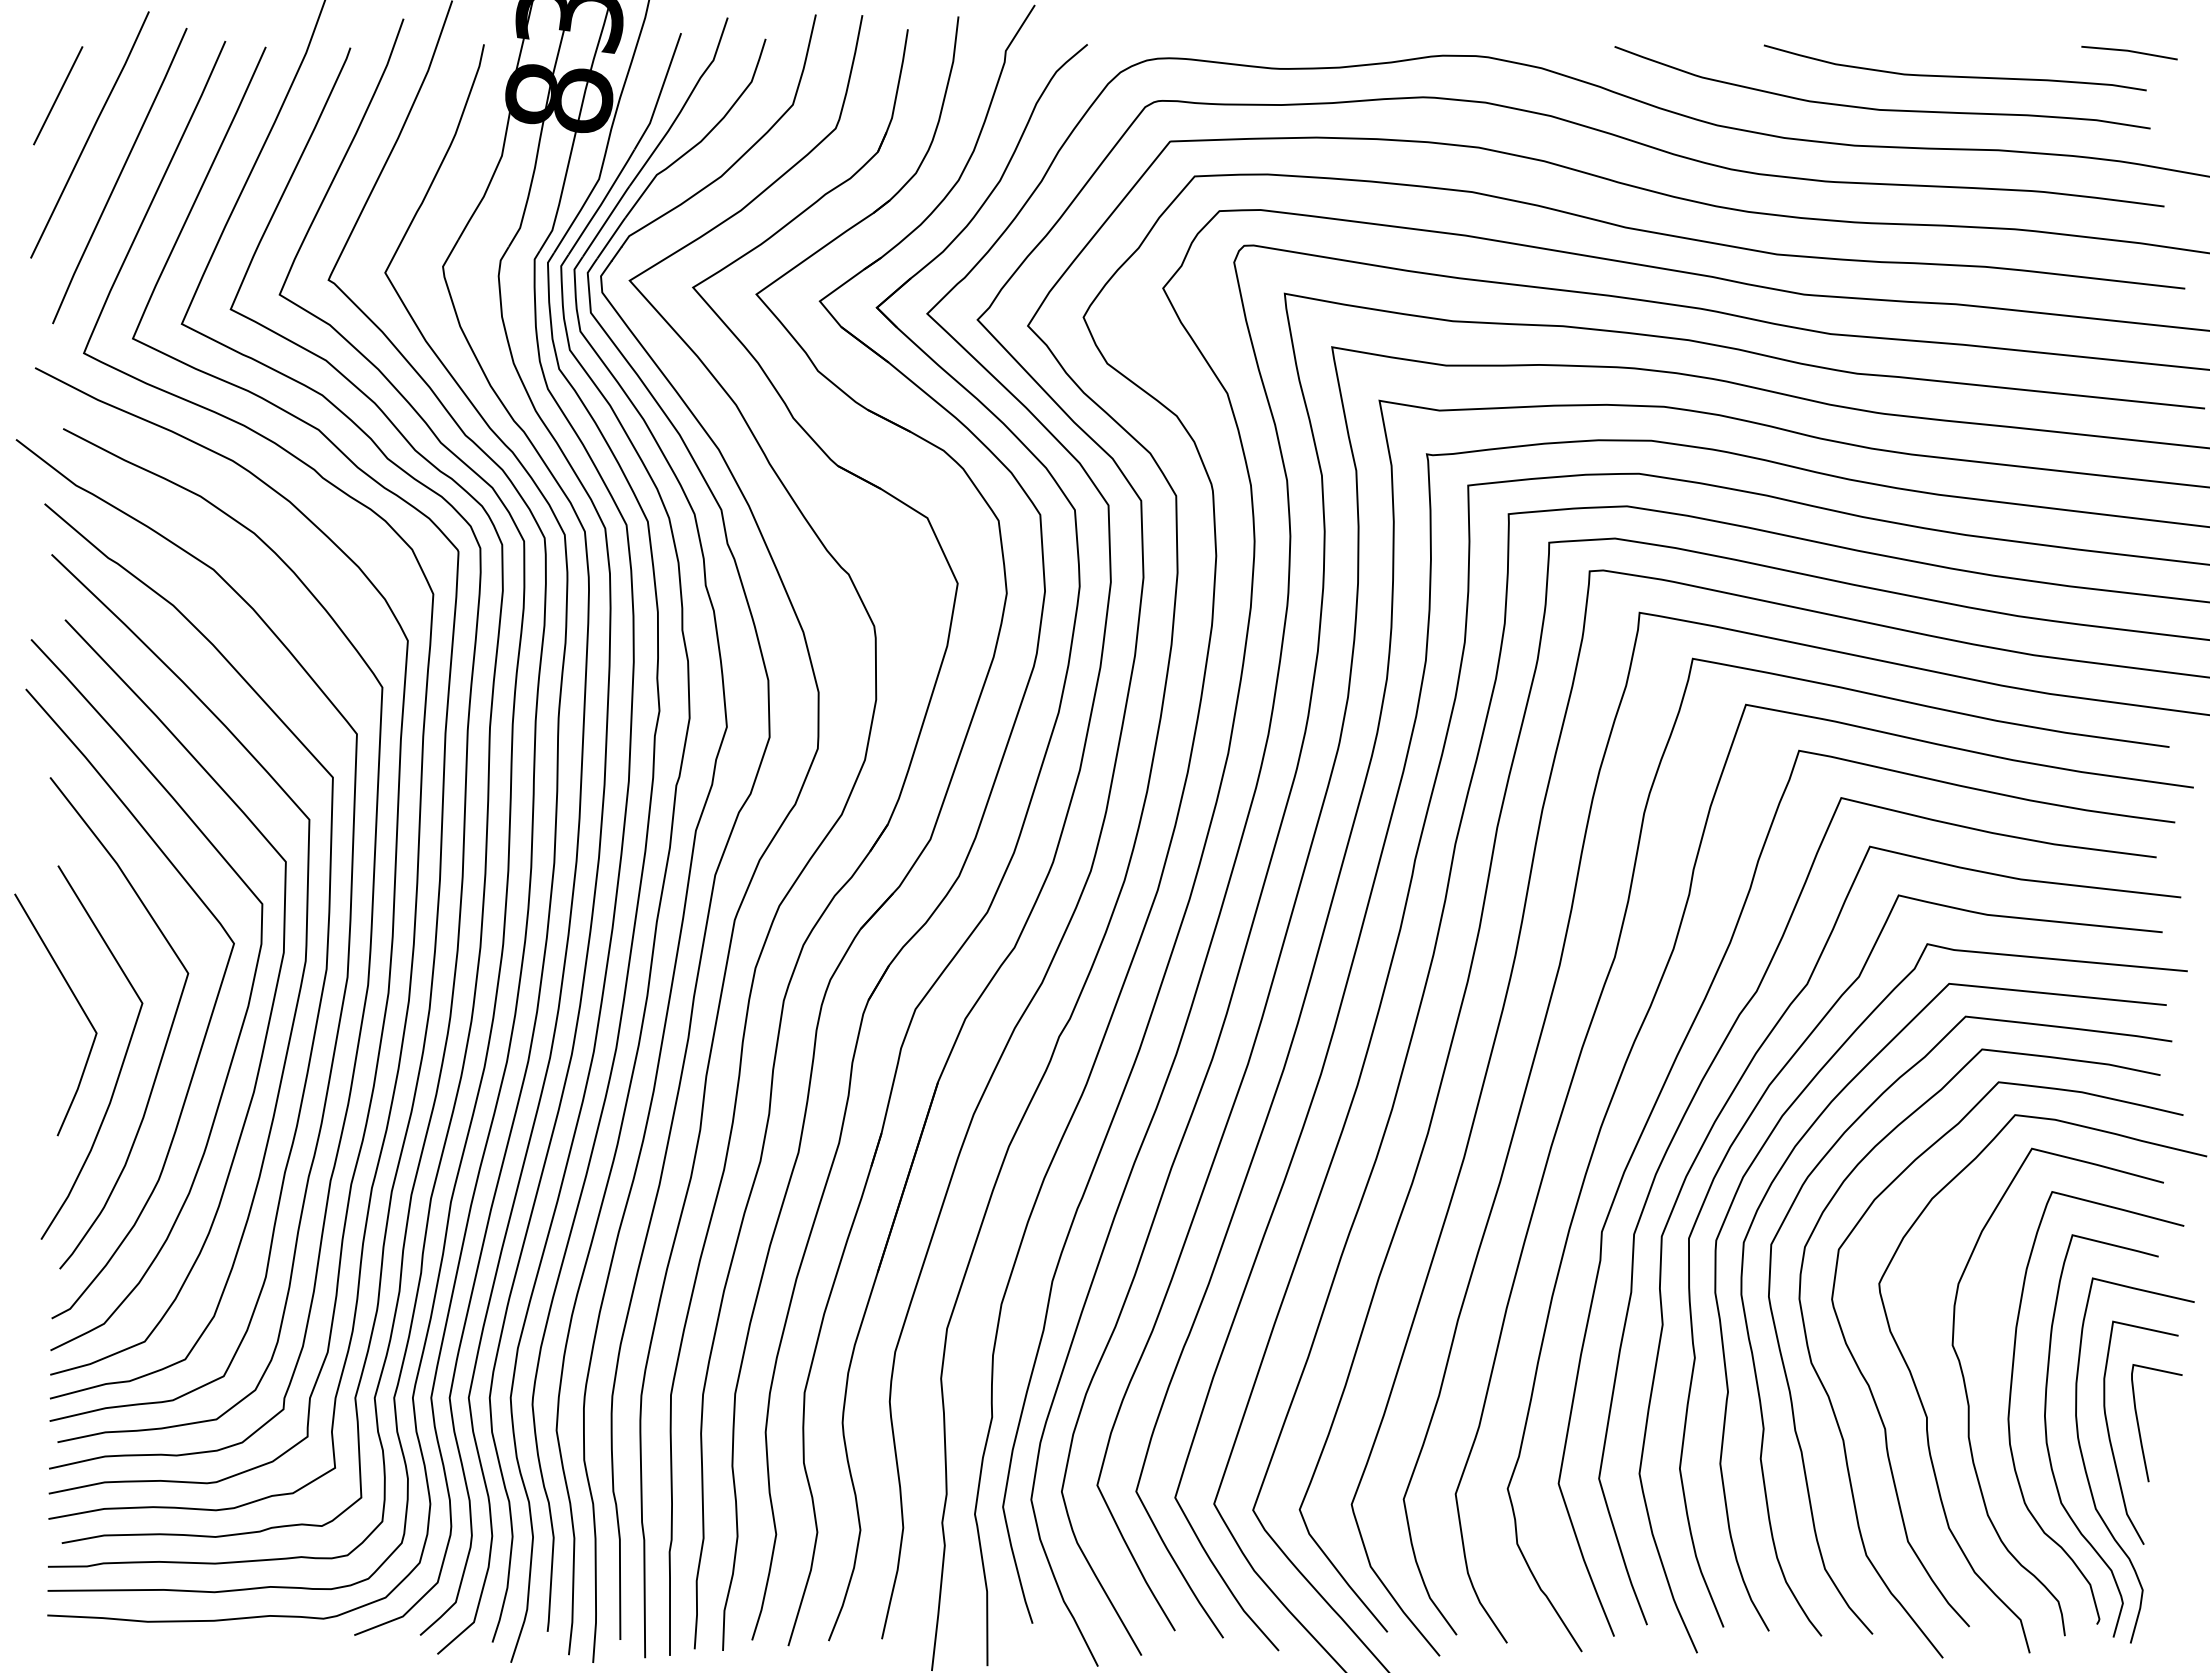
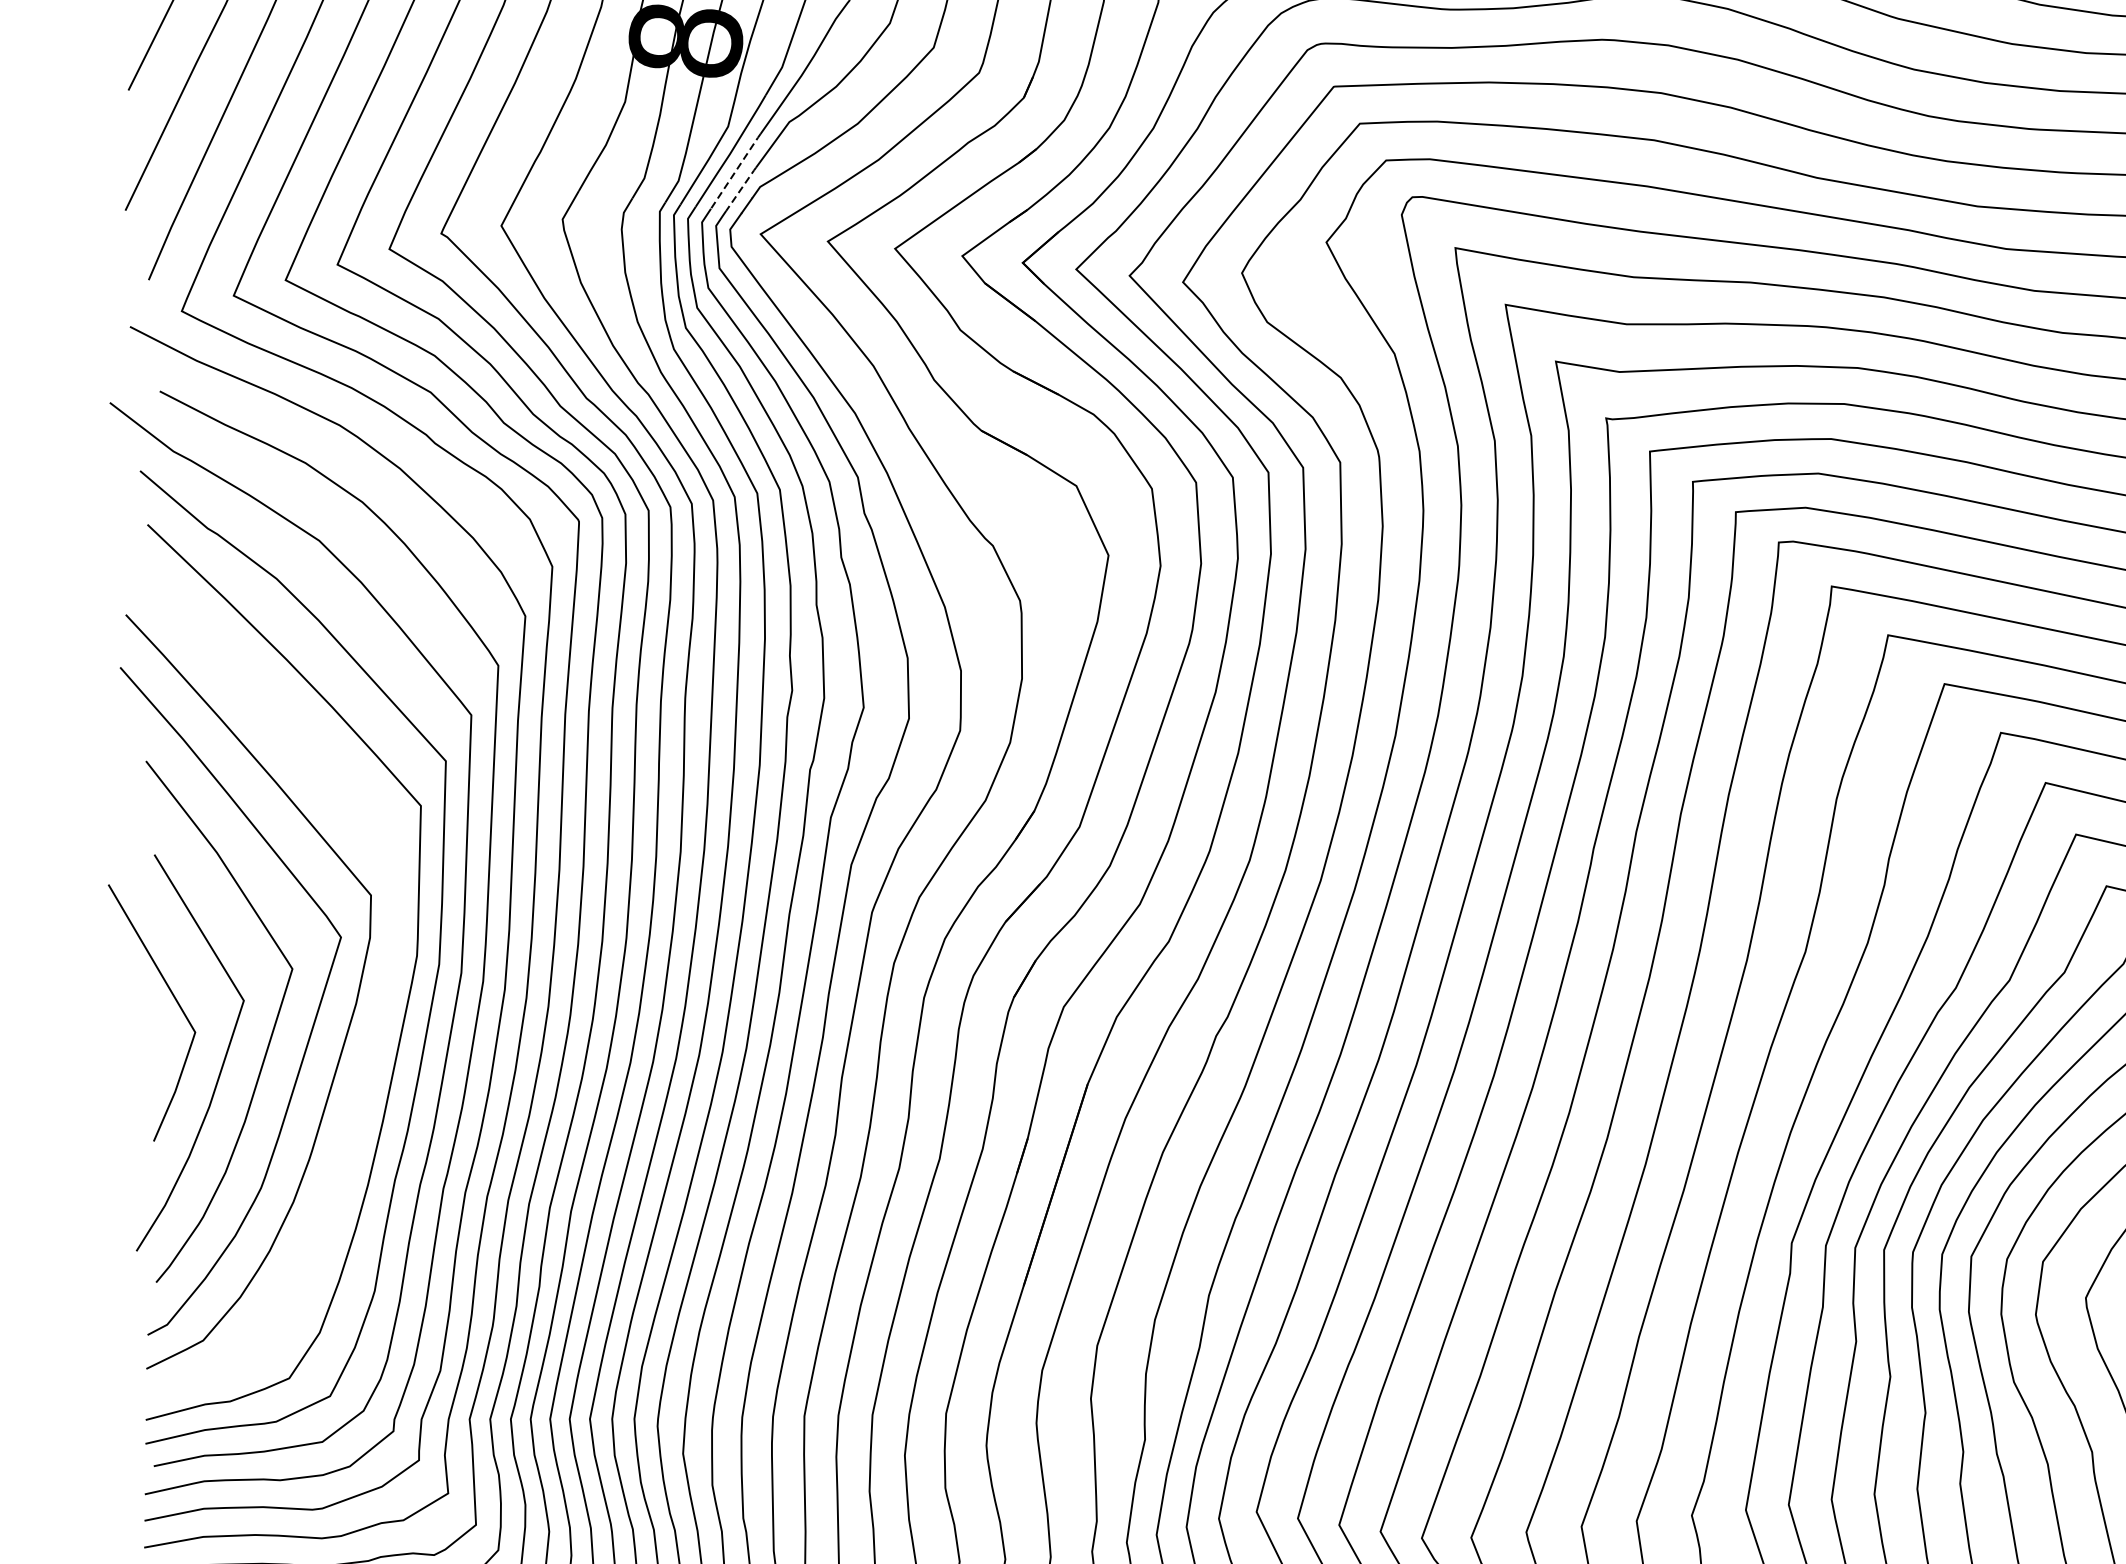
line: (606, 221) -> (736, 171), solid -> dashed
line: (611, 237) -> (741, 188), solid -> dashed
curve: (268, 1019) -> (377, 1017), removed

